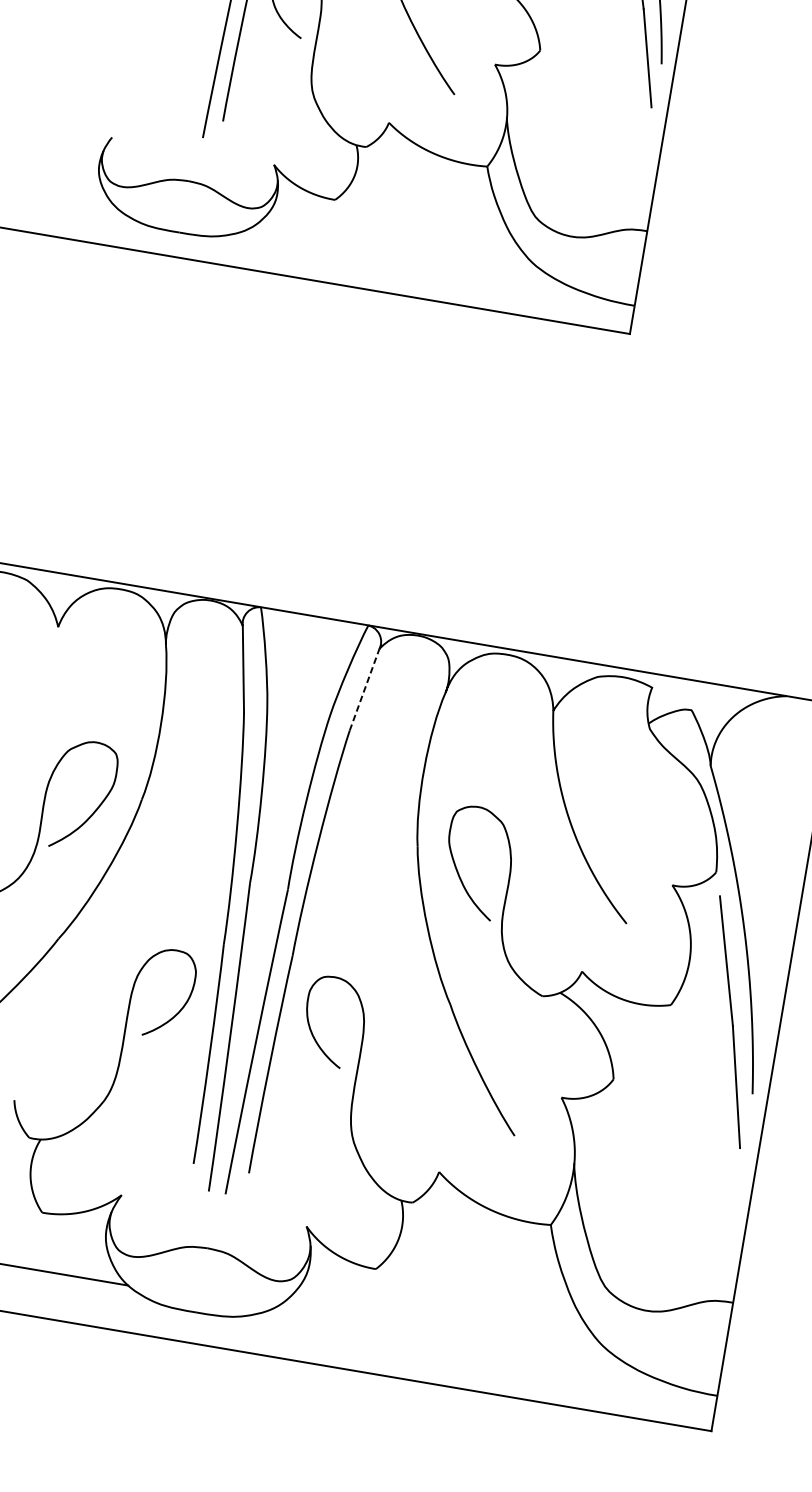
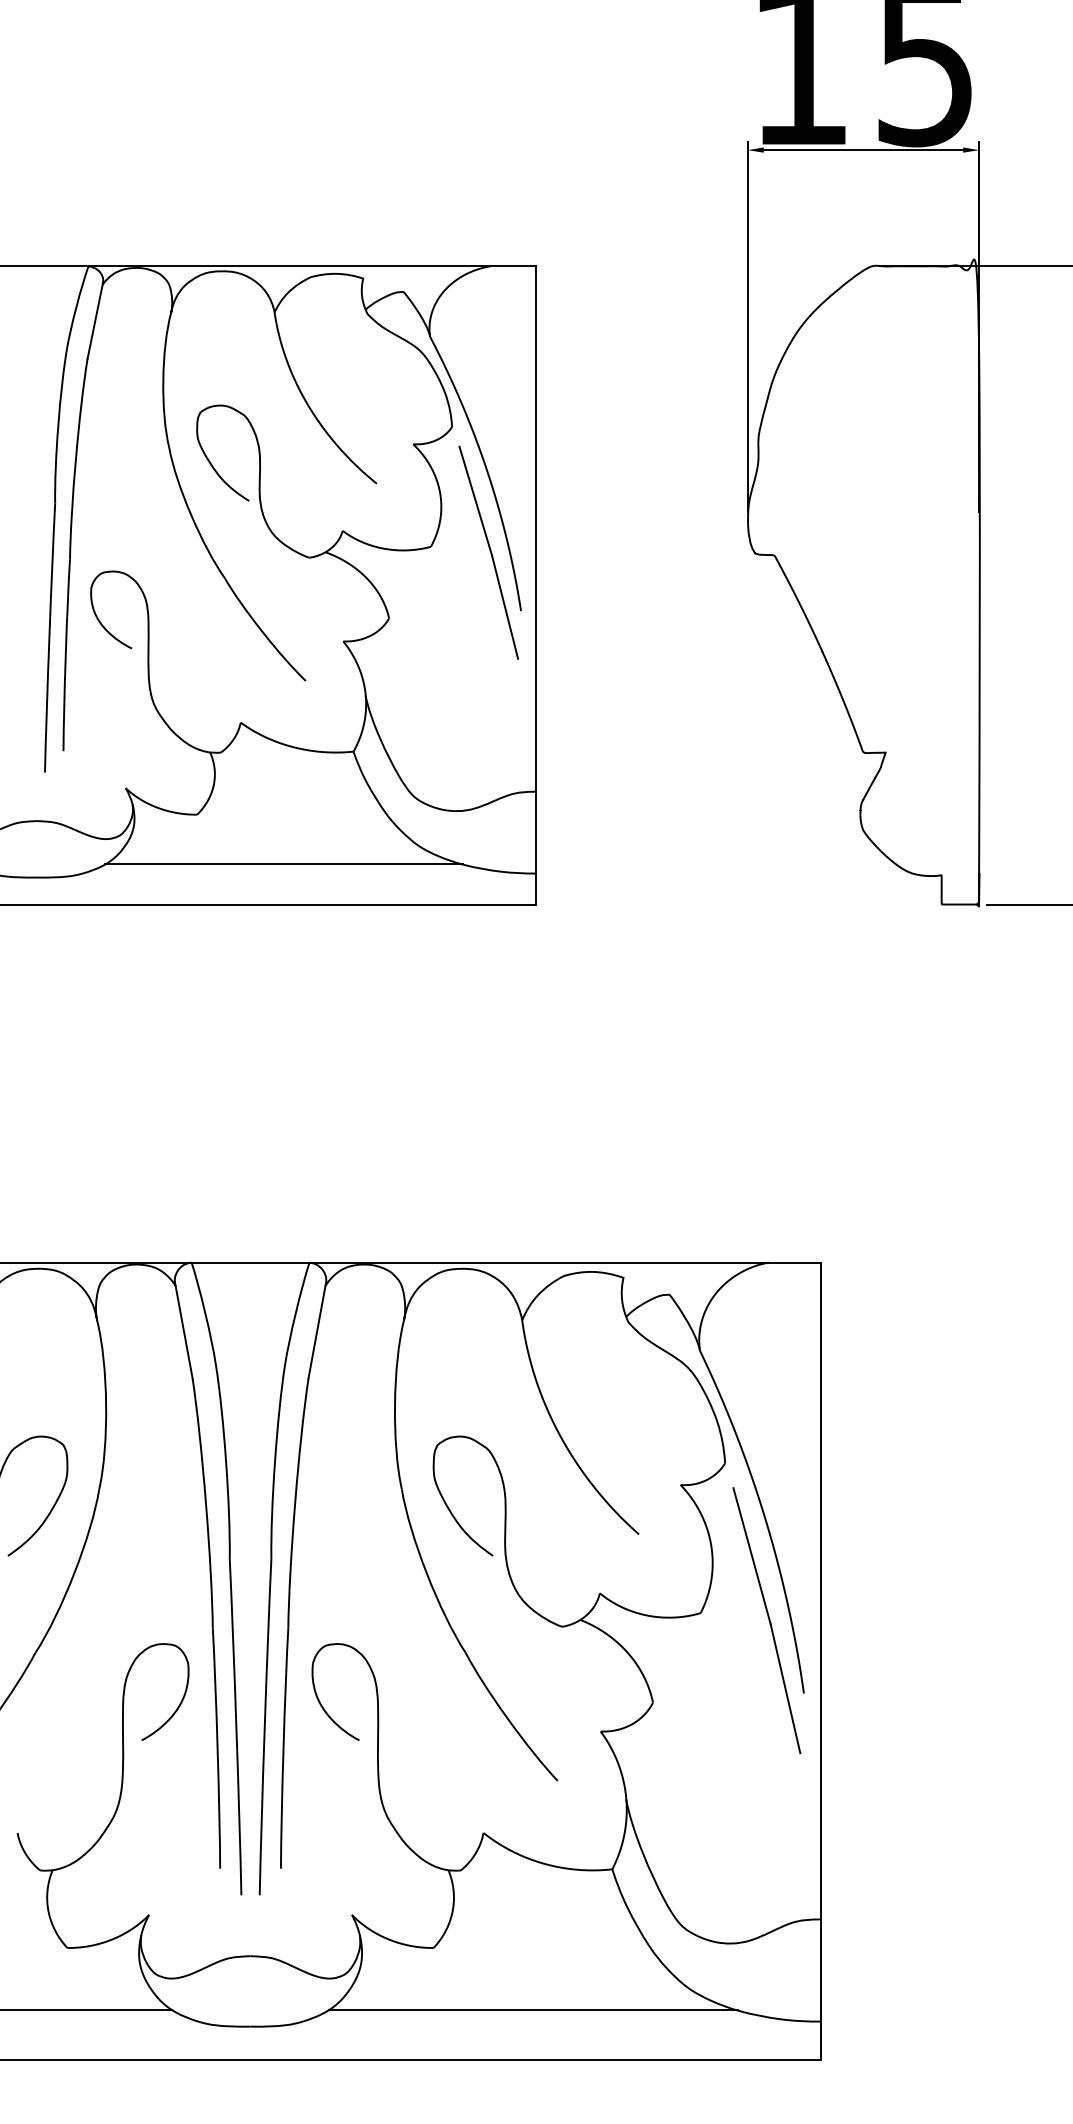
line: (406, 258) -> (284, 864), added
line: (364, 690) -> (317, 1332), dashed -> solid
line: (456, 1341) -> (532, 2010), added

